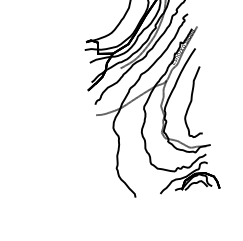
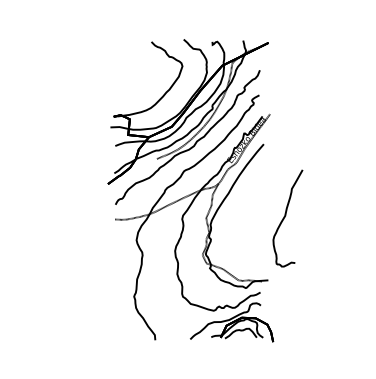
curve: (191, 101) -> (285, 217), moved

